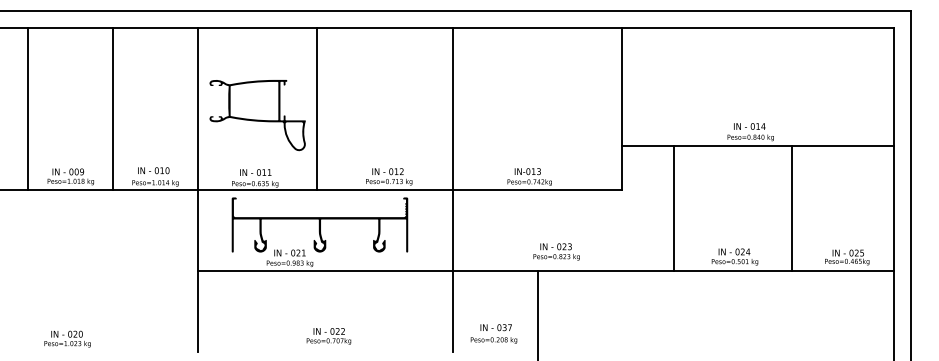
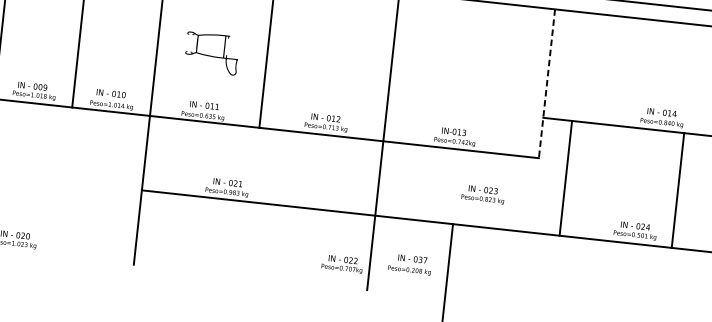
line: (622, 109) -> (547, 84), solid -> dashed
part: (257, 115) -> (211, 53), size x0.6
line: (673, 208) -> (565, 178), moved
line: (792, 208) -> (678, 190), moved
fill: (319, 224) -> (257, 159), removed
text: (556, 251) -> (483, 194), moved
text: (493, 333) -> (409, 264), moved
text: (328, 336) -> (342, 264), moved

